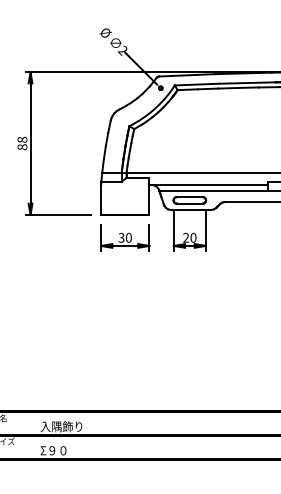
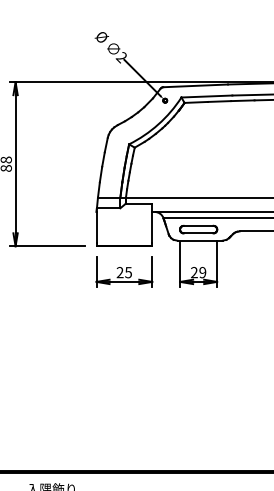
text: (124, 237) -> (123, 272), 30 -> 25
text: (193, 237) -> (202, 272), 20 -> 29

